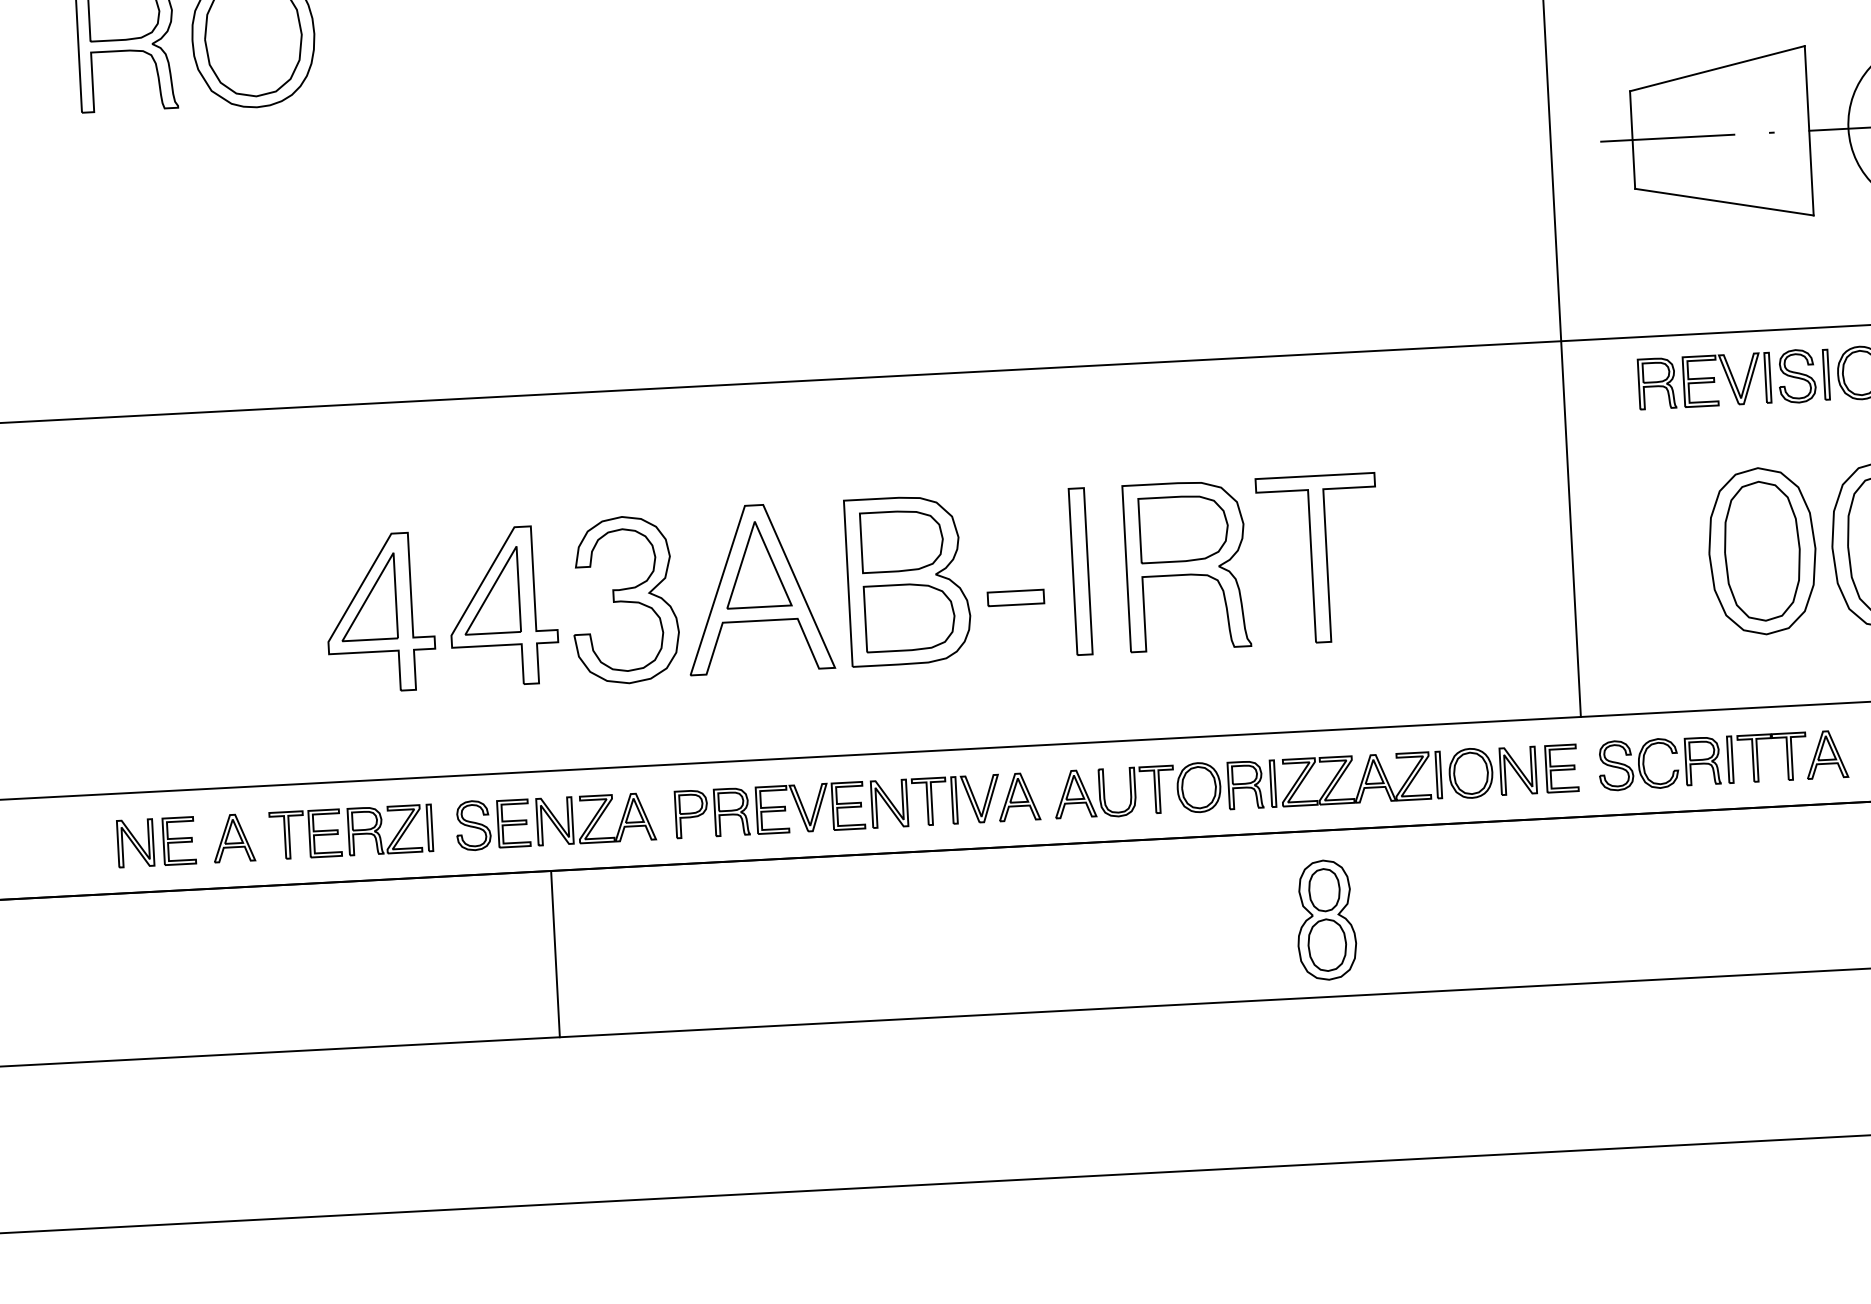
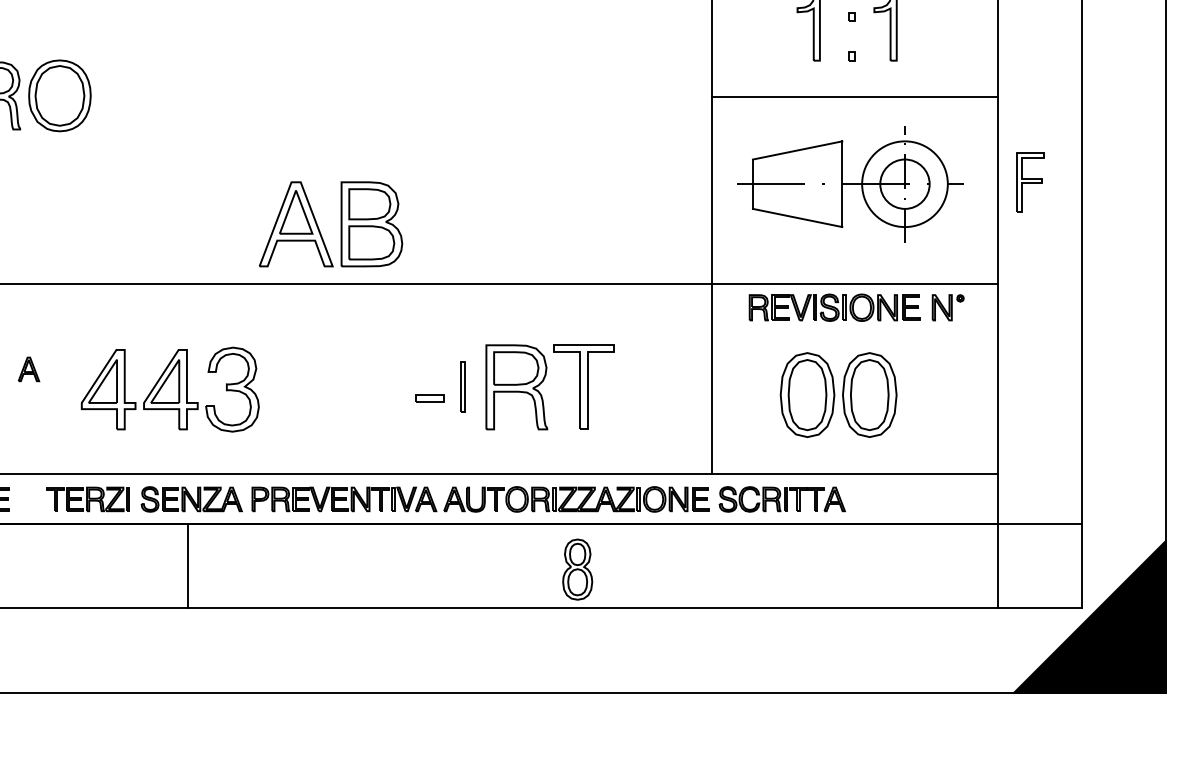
part: (1079, 570) -> (462, 386), size x0.6
part: (846, 584) -> (340, 224), moved
part: (235, 838) -> (29, 369), moved

